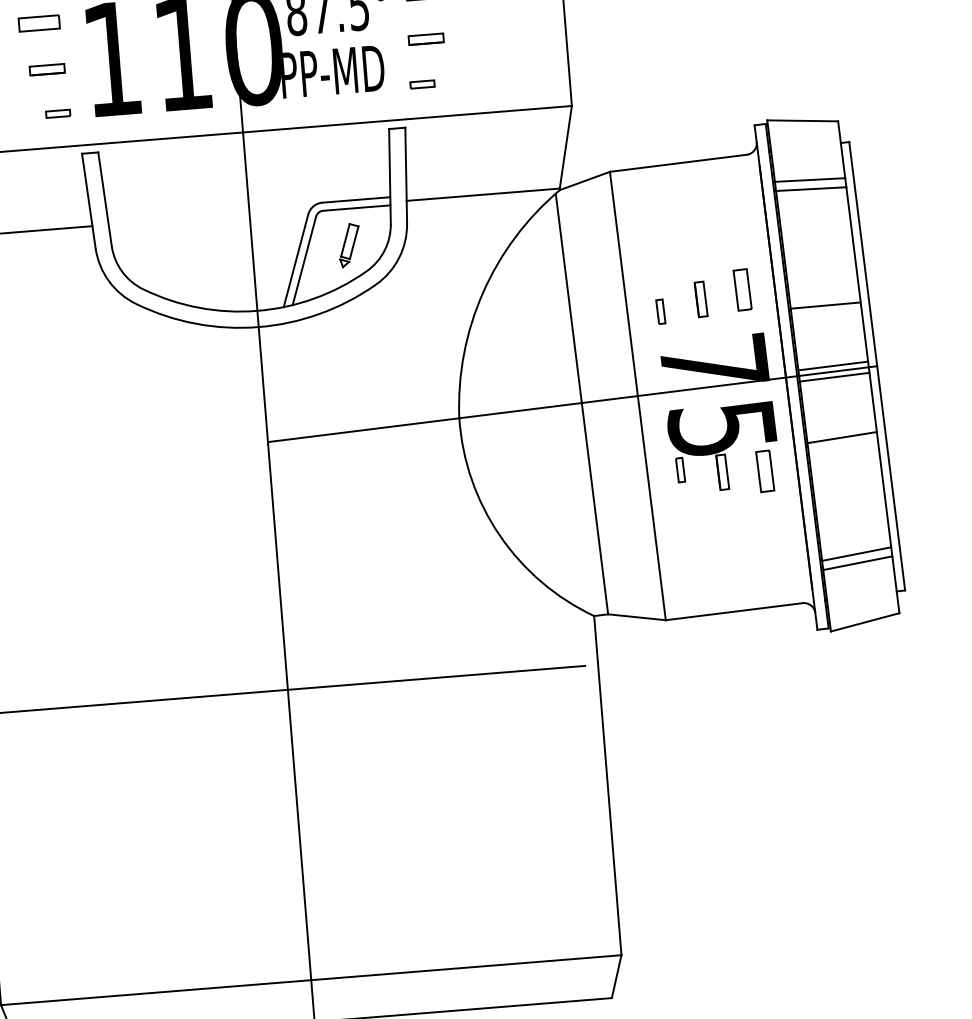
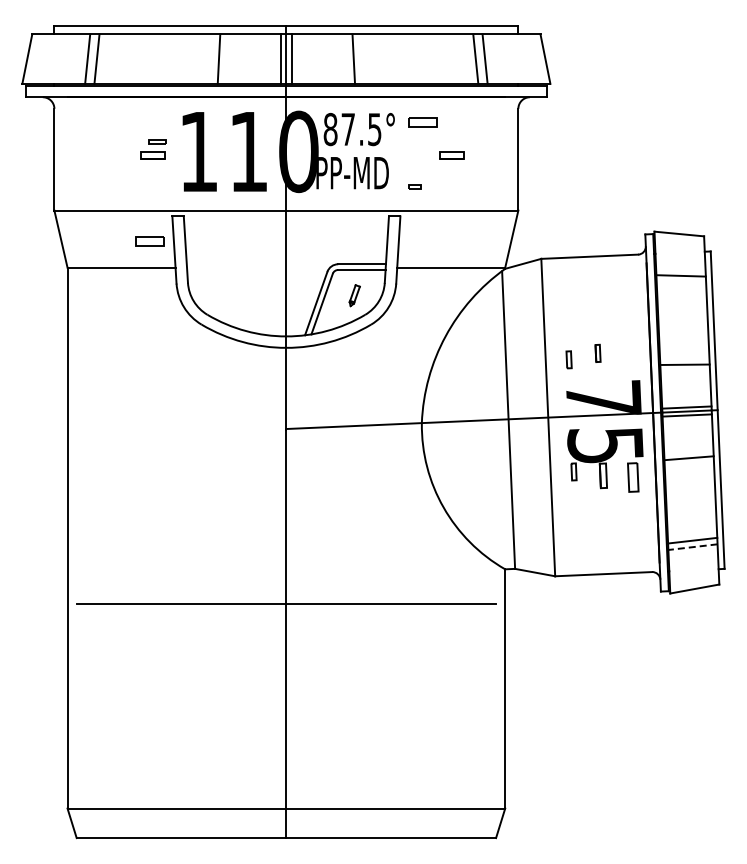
part: (38, 23) -> (149, 241), moved
part: (425, 39) -> (451, 155), moved
part: (421, 83) -> (414, 186), size x0.7
part: (57, 113) -> (157, 141), moved
line: (811, 189) -> (681, 282), removed
part: (349, 245) -> (354, 295), size x0.7
part: (742, 289) -> (627, 348), removed
part: (700, 299) -> (597, 353), size x0.7
line: (857, 563) -> (692, 547), solid -> dashed

